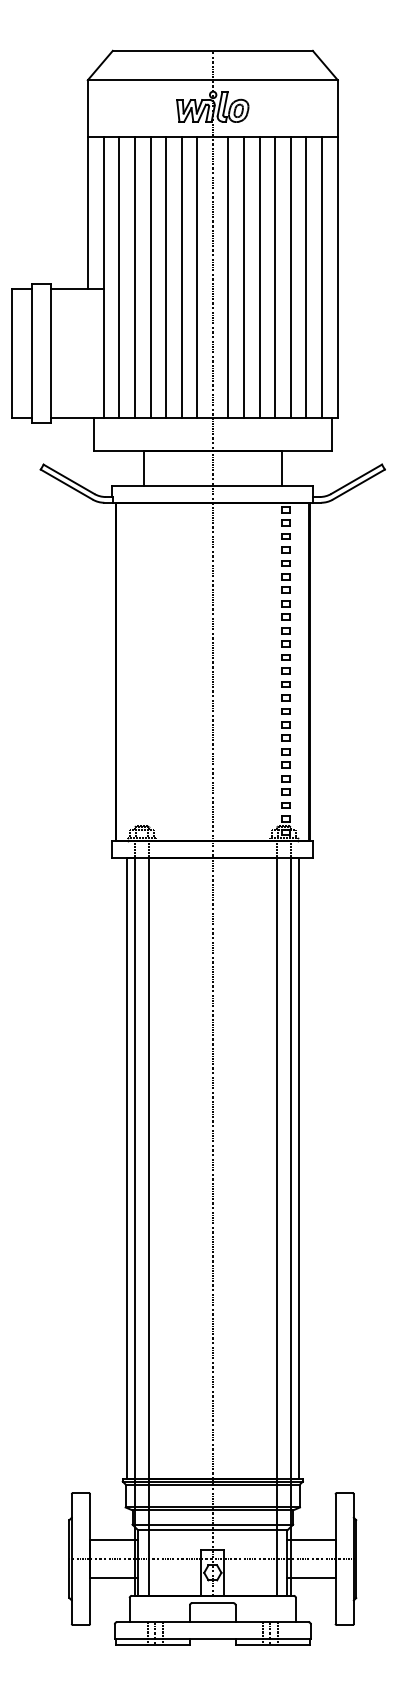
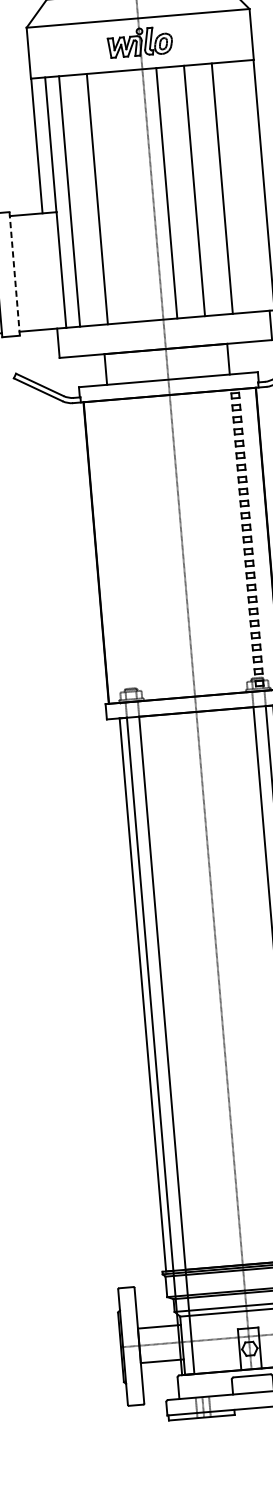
line: (134, 277) -> (83, 200), removed
line: (166, 277) -> (111, 197), removed
line: (181, 277) -> (124, 196), removed
line: (197, 277) -> (139, 195), removed
line: (244, 277) -> (181, 191), removed
line: (275, 277) -> (208, 189), removed
line: (306, 277) -> (236, 187), removed
line: (321, 277) -> (249, 186), removed
line: (51, 353) -> (14, 274), solid -> dashed

